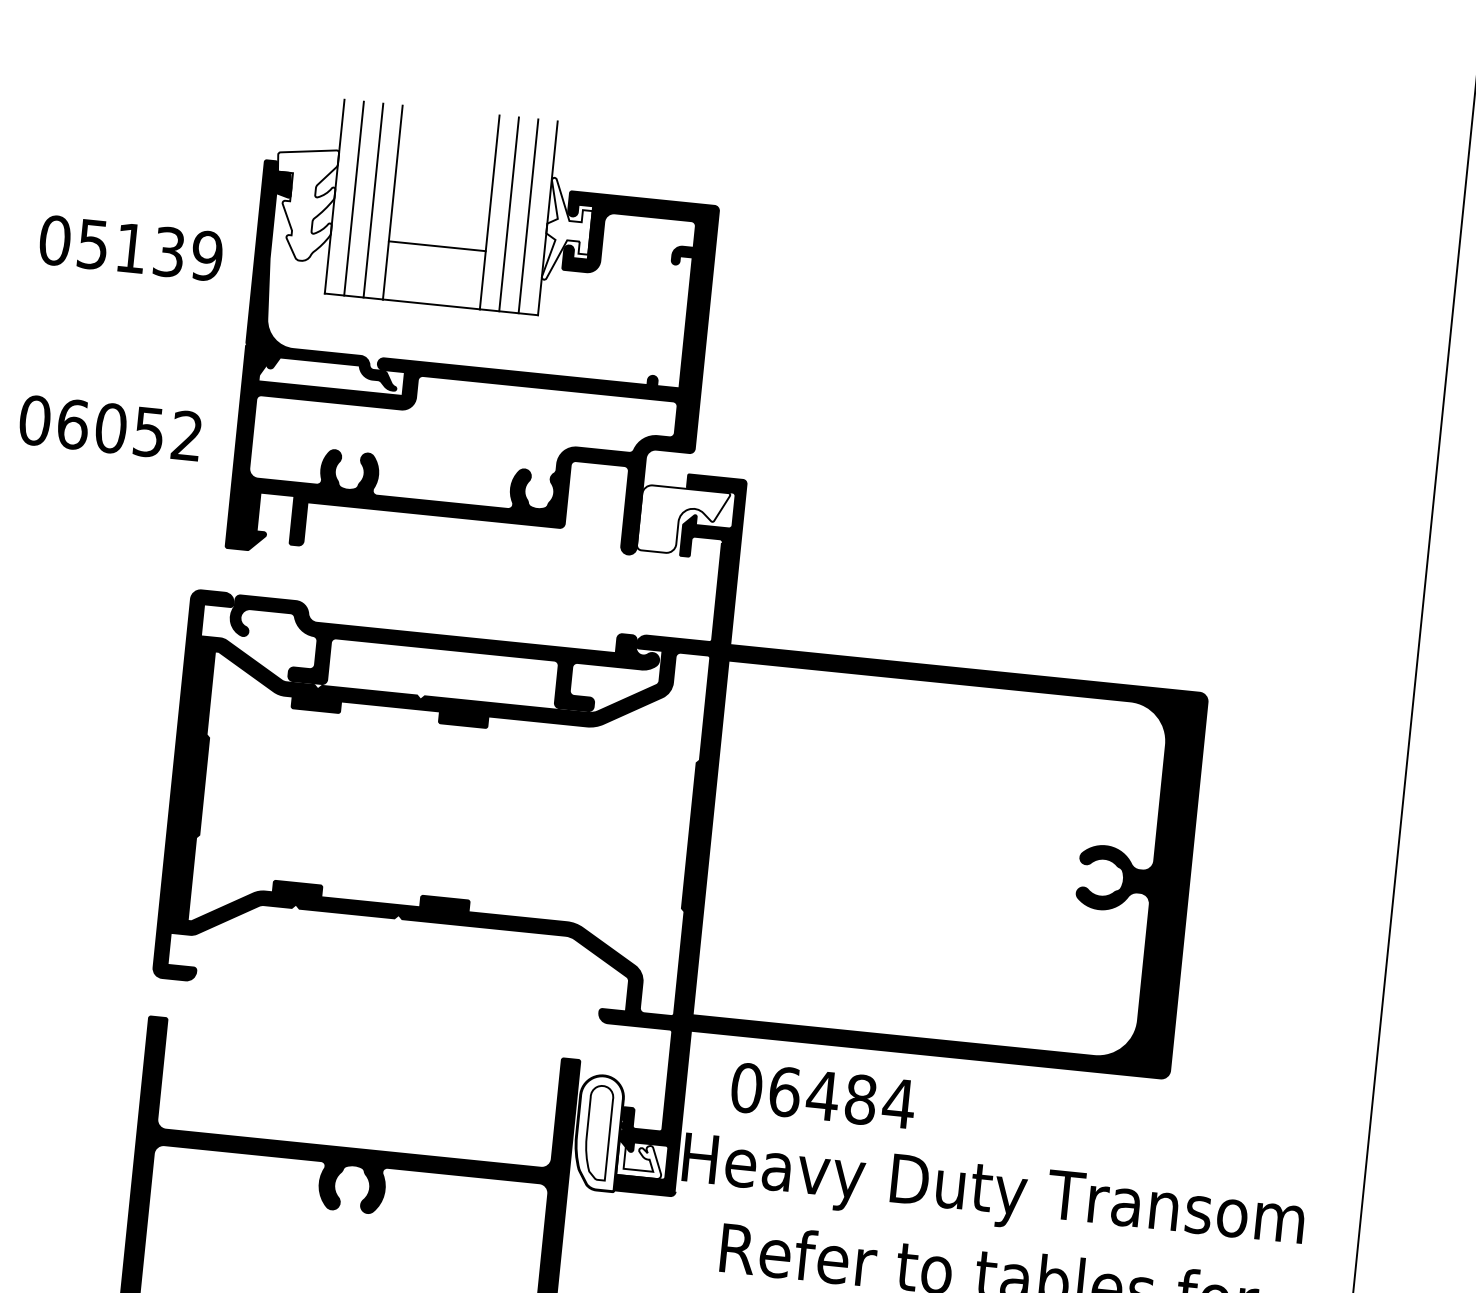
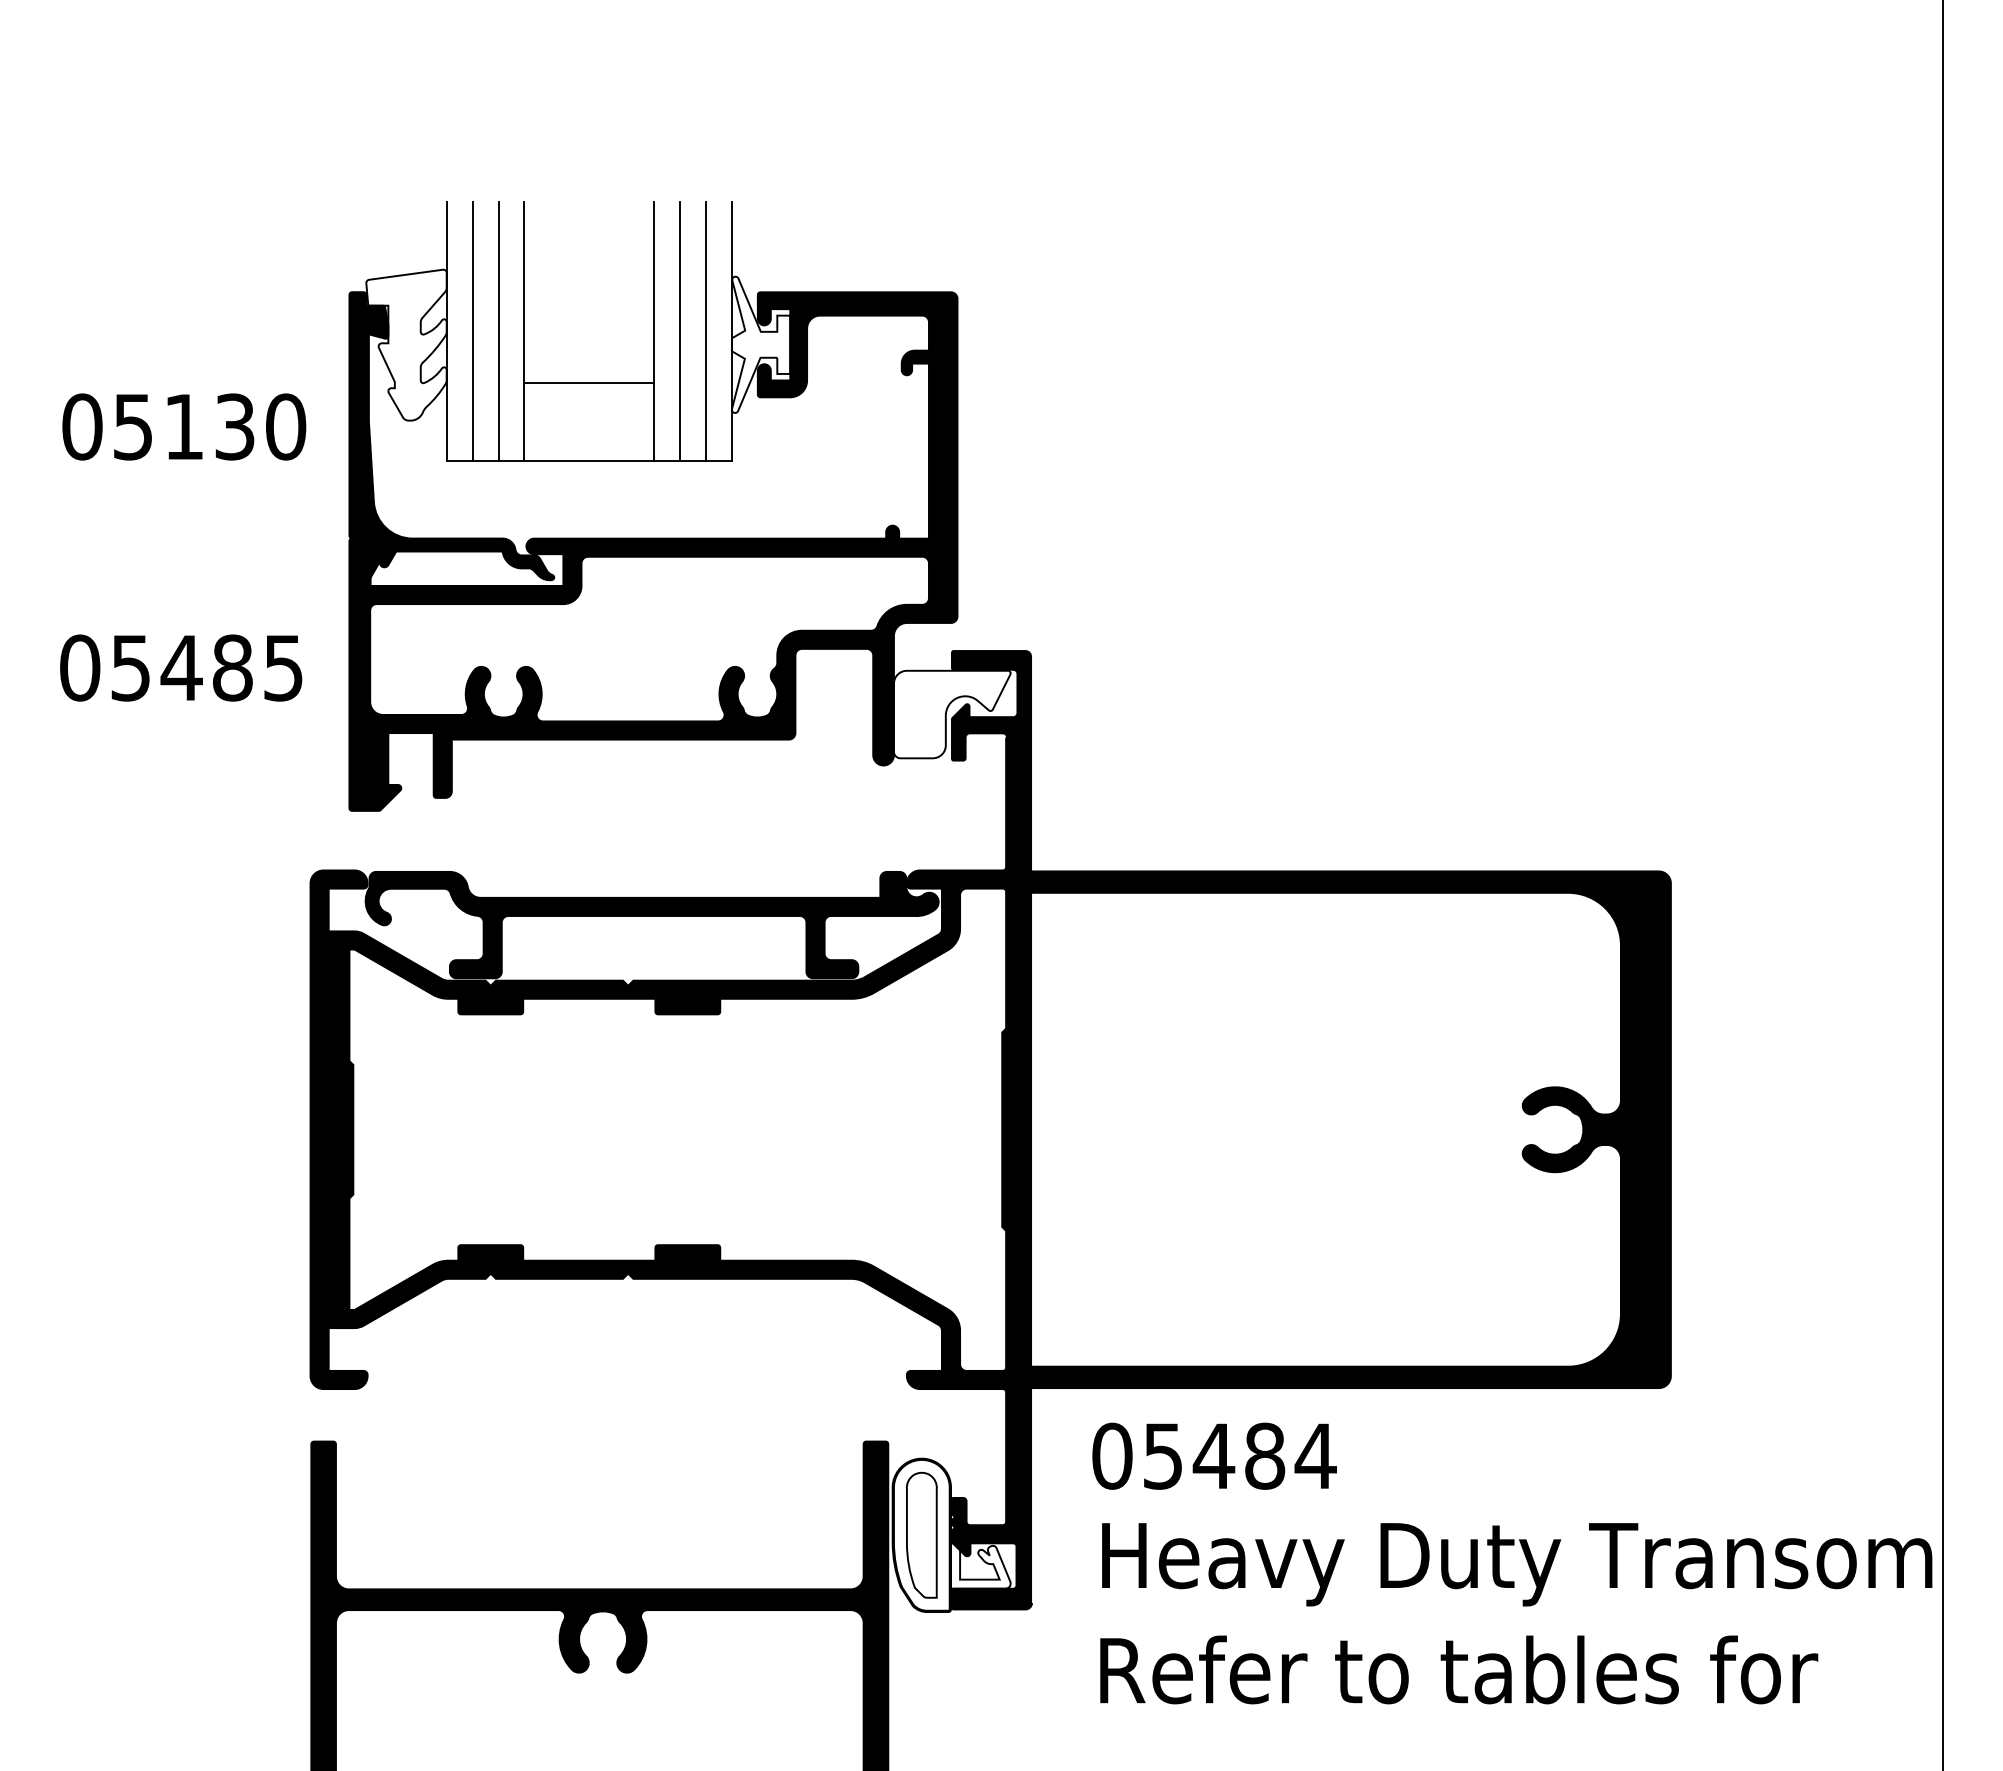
text: (206, 255) -> (285, 426), 05139 -> 05130
text: (129, 429) -> (206, 667), 06052 -> 05485
text: (785, 1091) -> (1163, 1455), 06484 -> 05484
text: (993, 1194) -> (1517, 1564), moved

